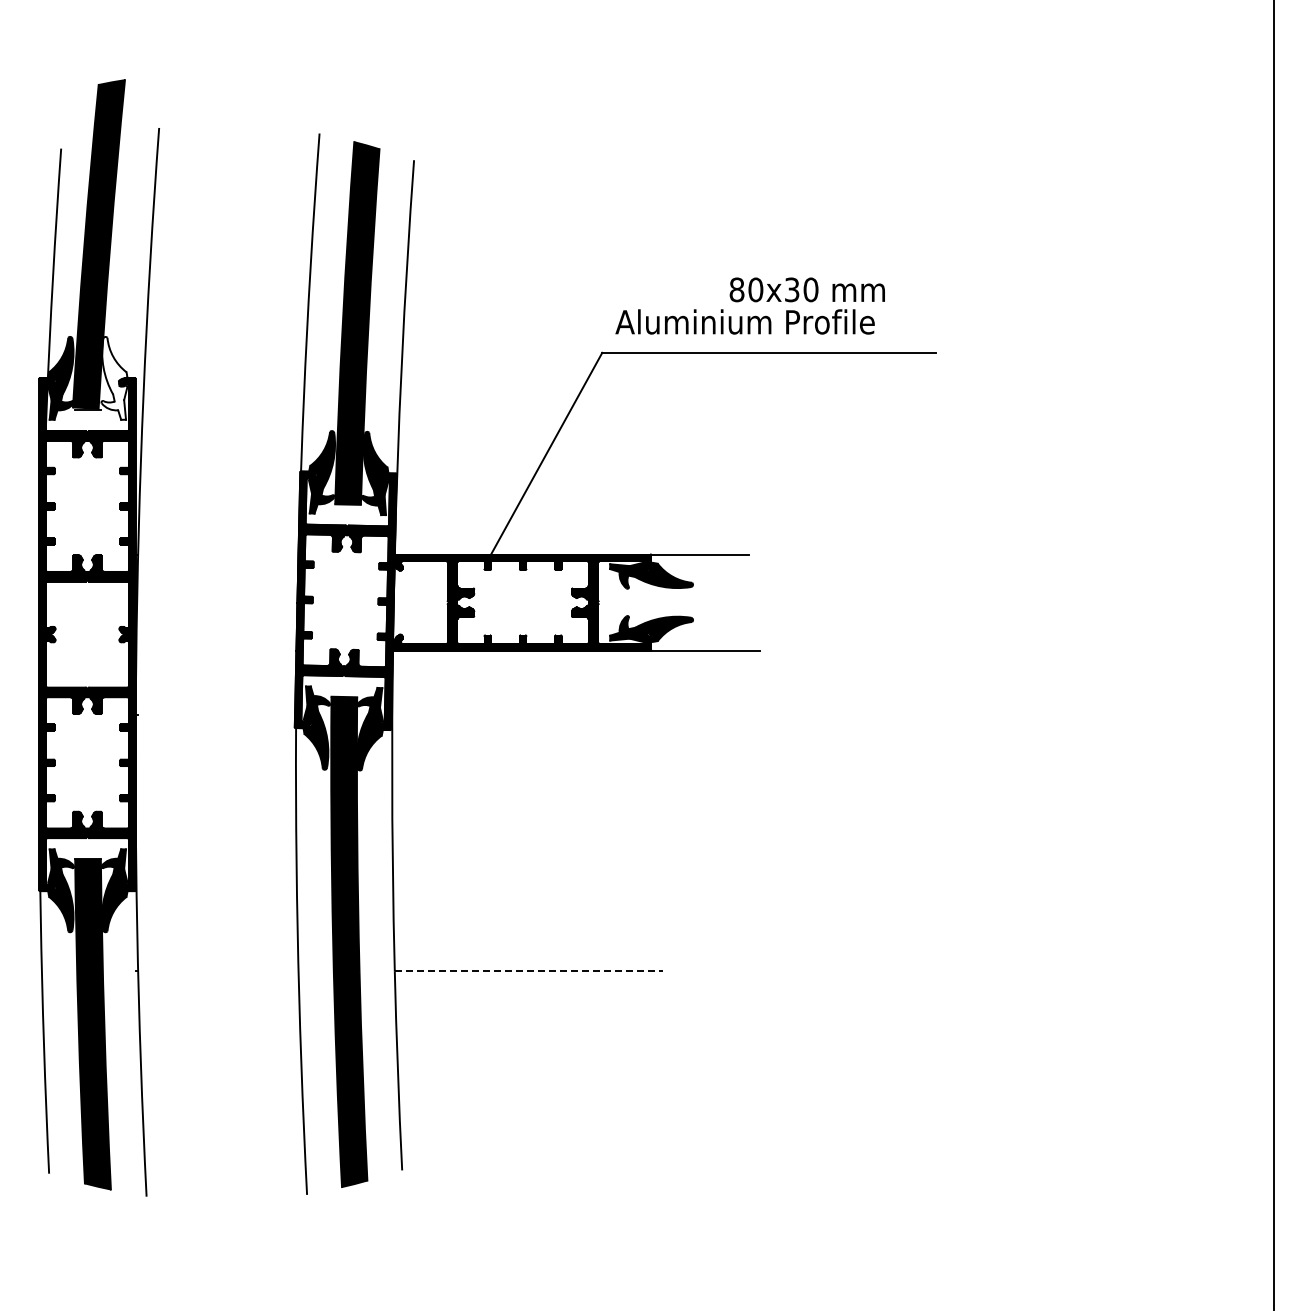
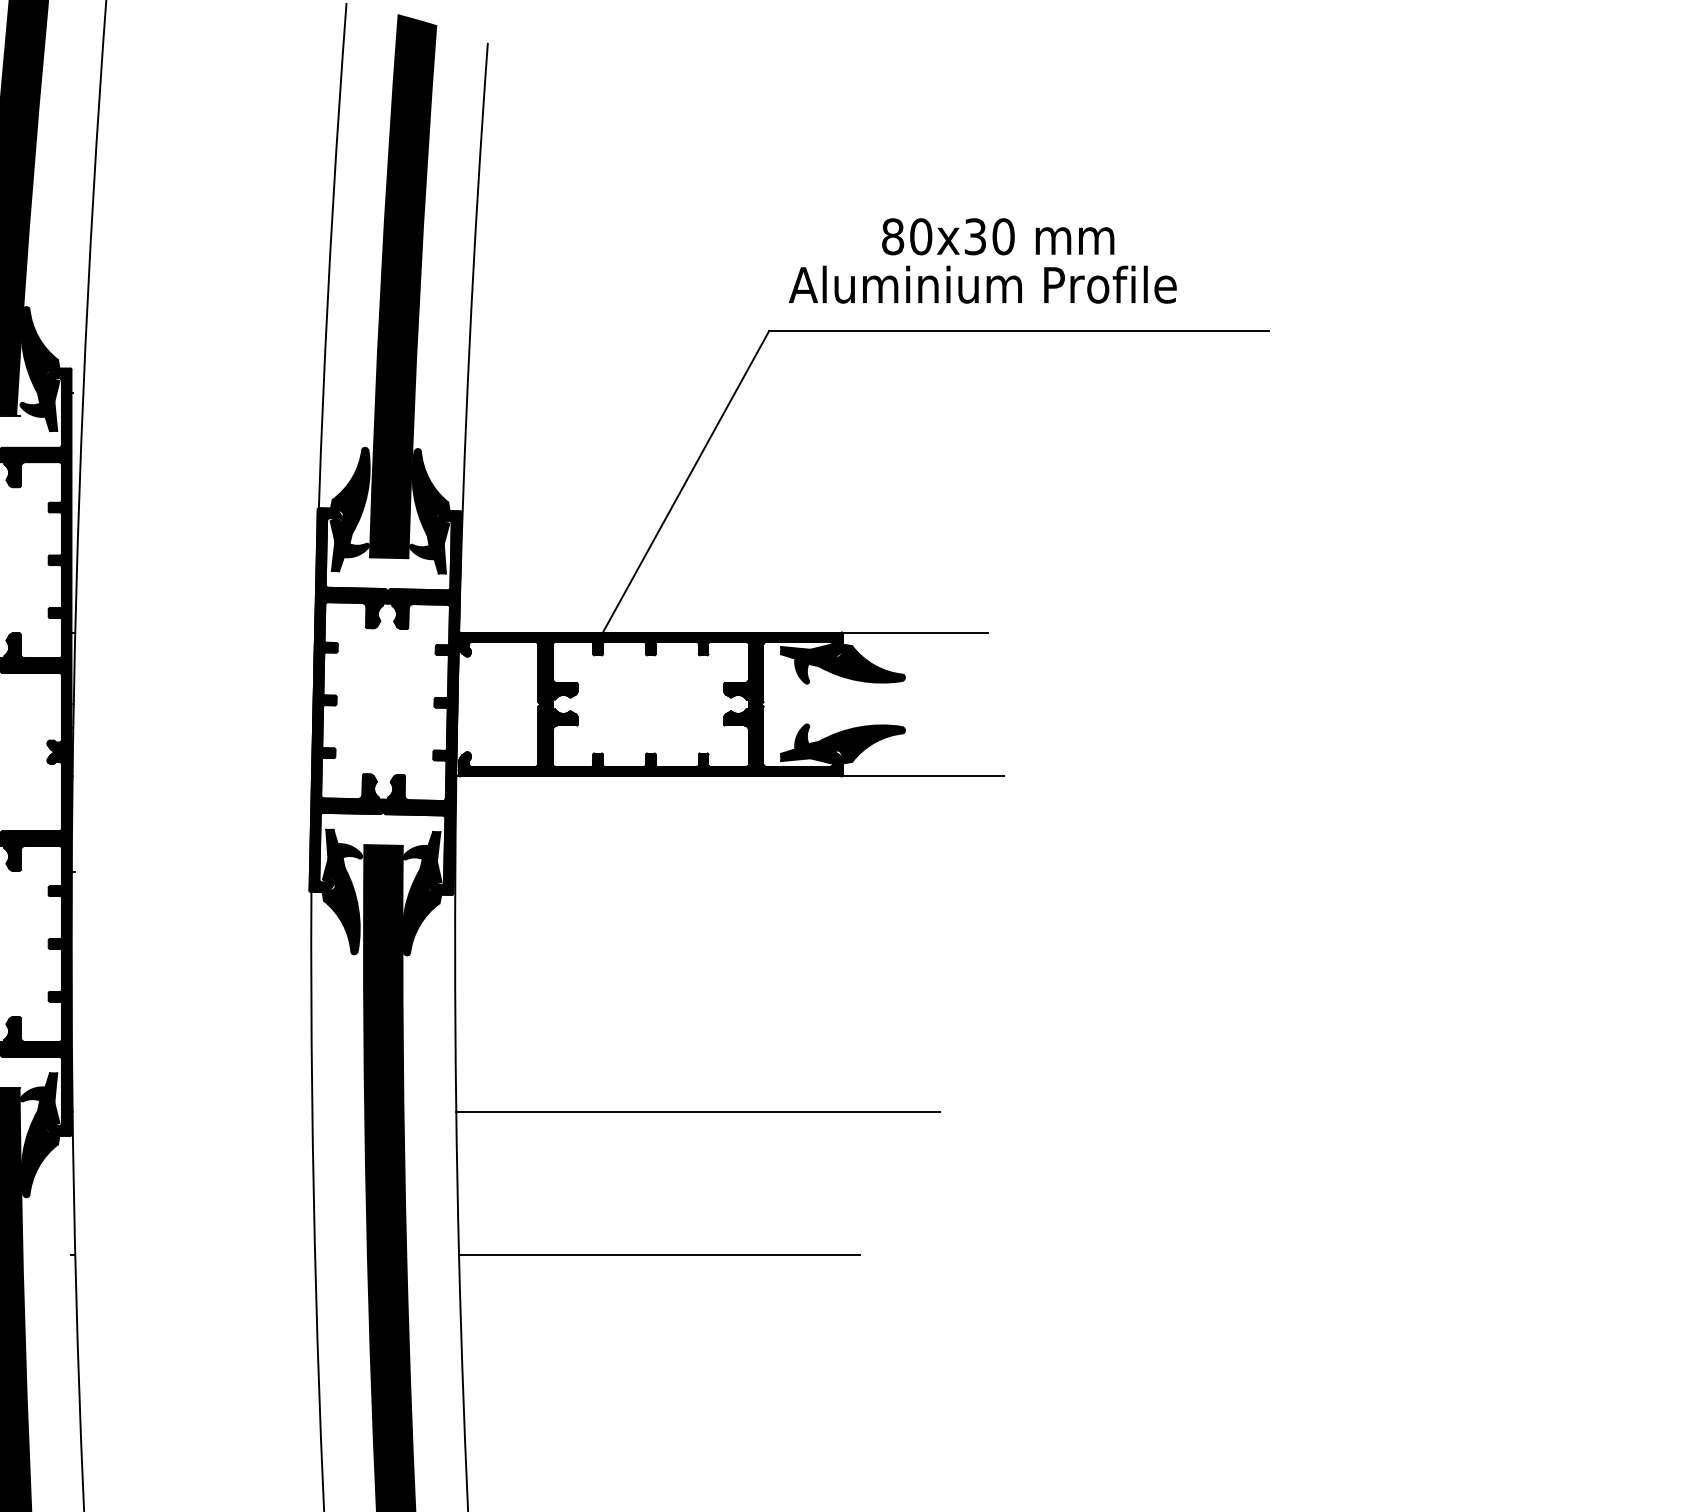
text: (806, 289) -> (996, 236), moved
fill: (114, 377) -> (39, 367), added
line: (554, 874) -> (697, 1110), added
line: (529, 971) -> (660, 1255), dashed -> solid

